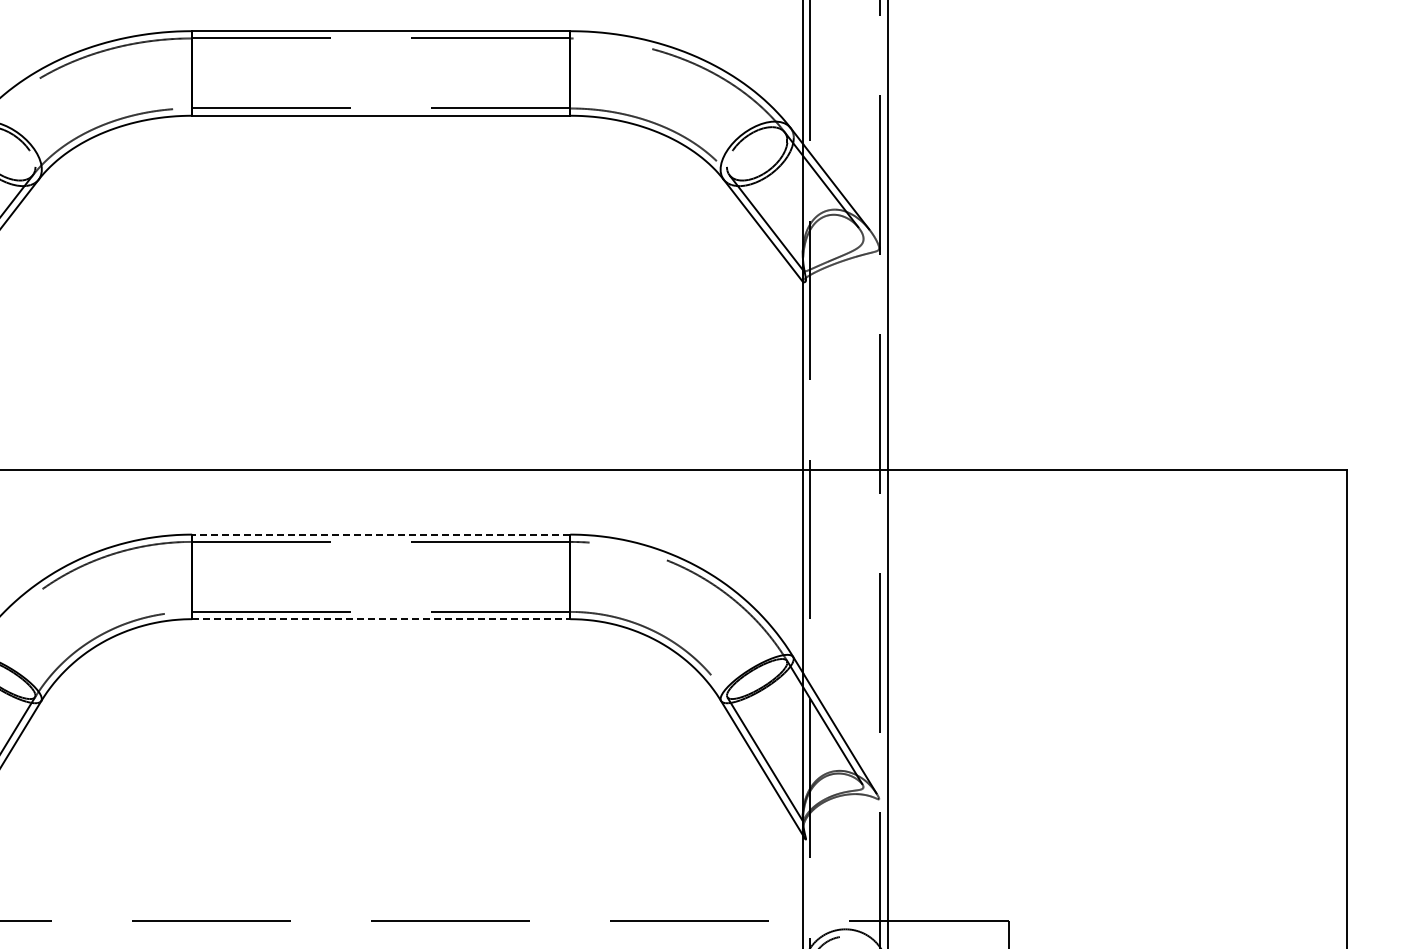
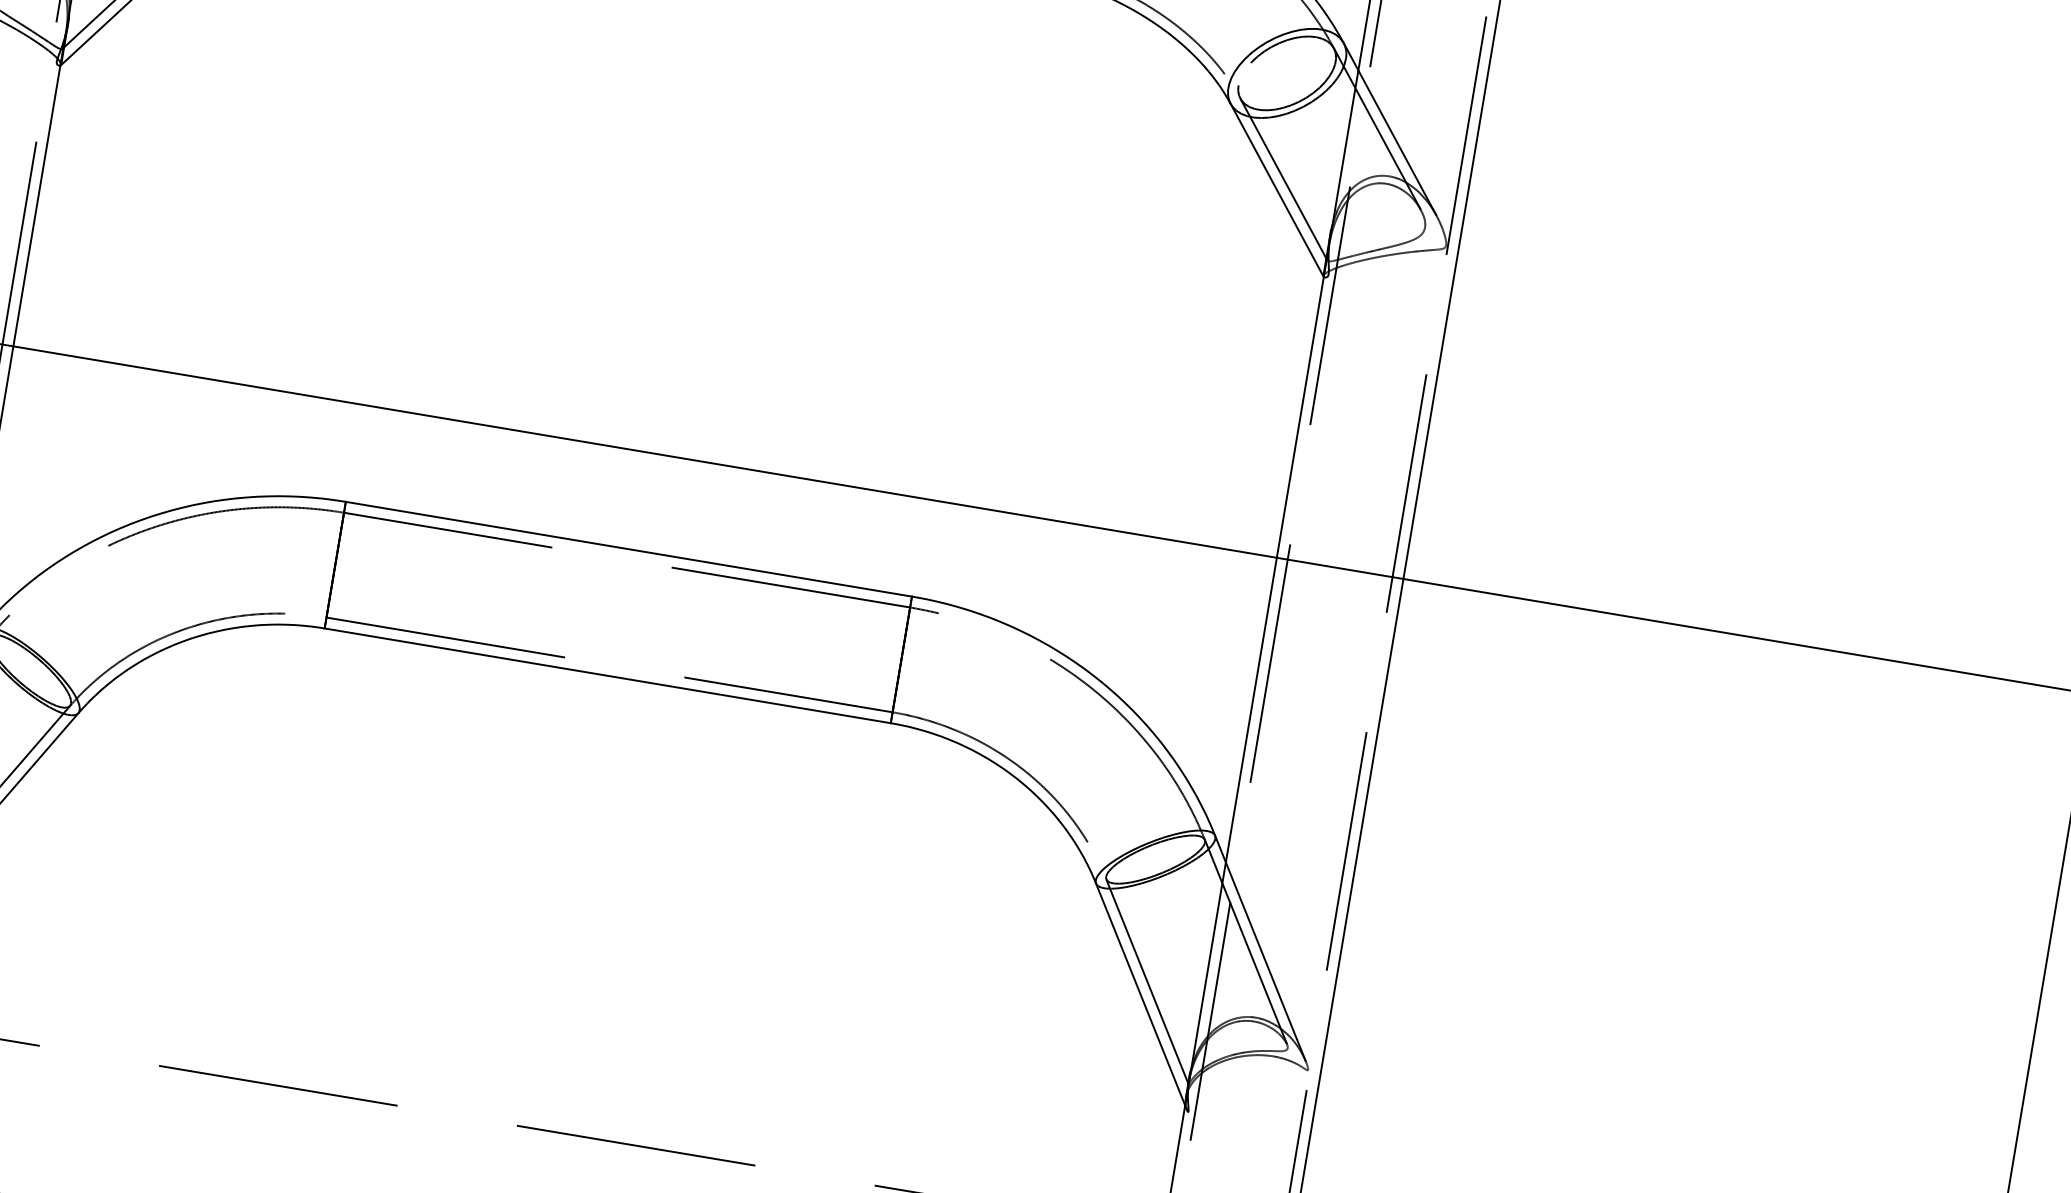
line: (380, 534) -> (627, 548), dashed -> solid
line: (381, 619) -> (608, 676), dashed -> solid

